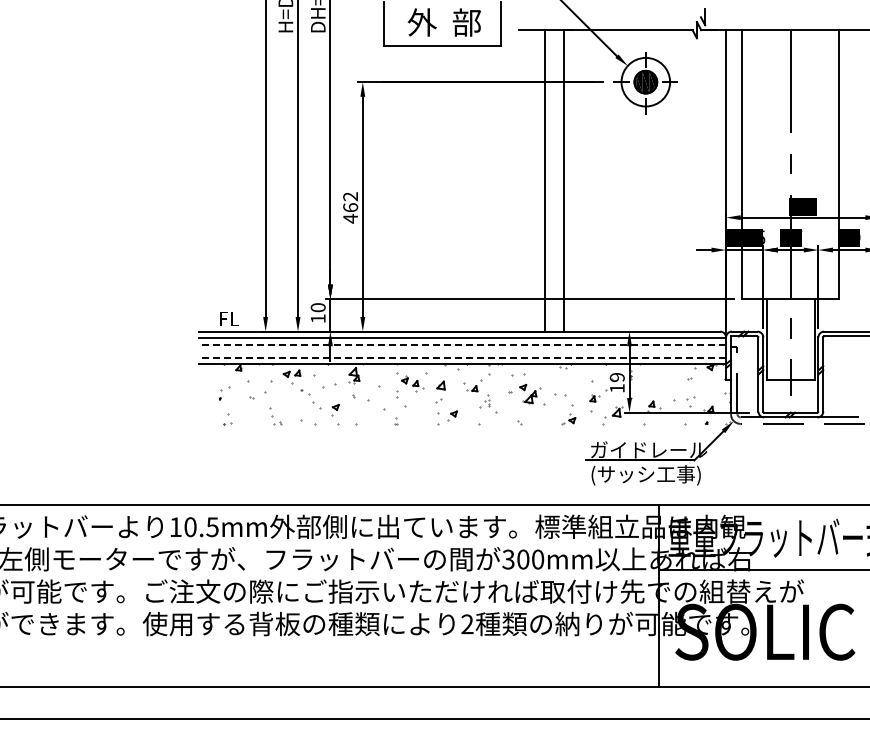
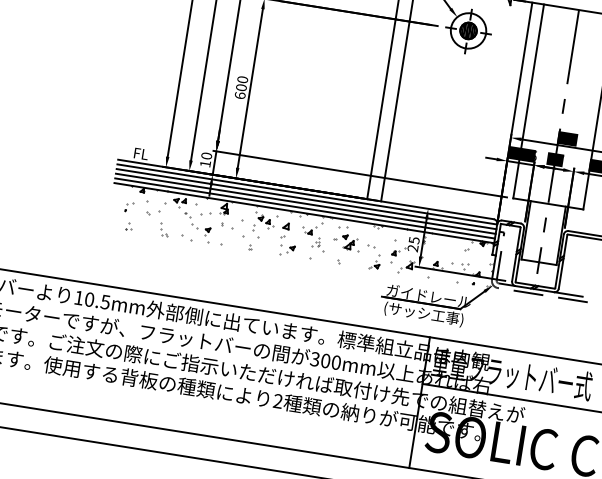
text: (350, 207) -> (241, 87), 462 -> 600
line: (462, 344) -> (306, 199), dashed -> solid
line: (462, 351) -> (305, 204), added
line: (462, 357) -> (304, 208), dashed -> solid
text: (616, 382) -> (413, 244), 19 -> 25

